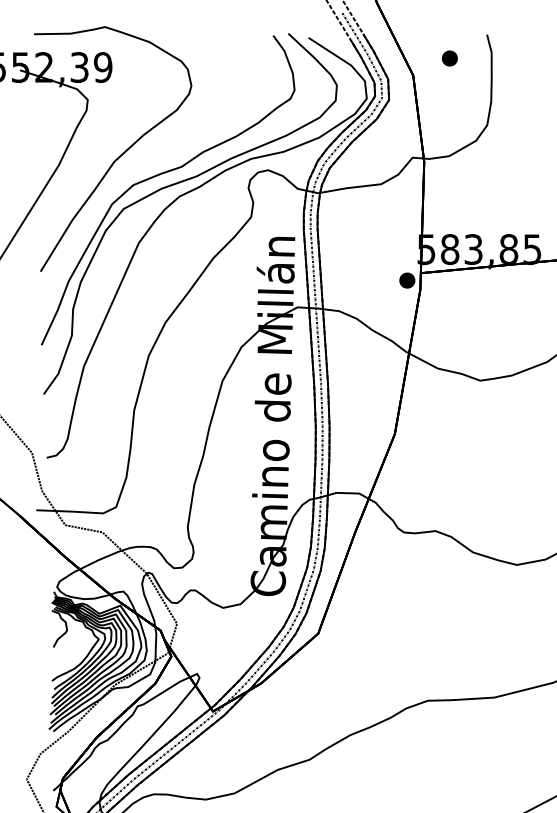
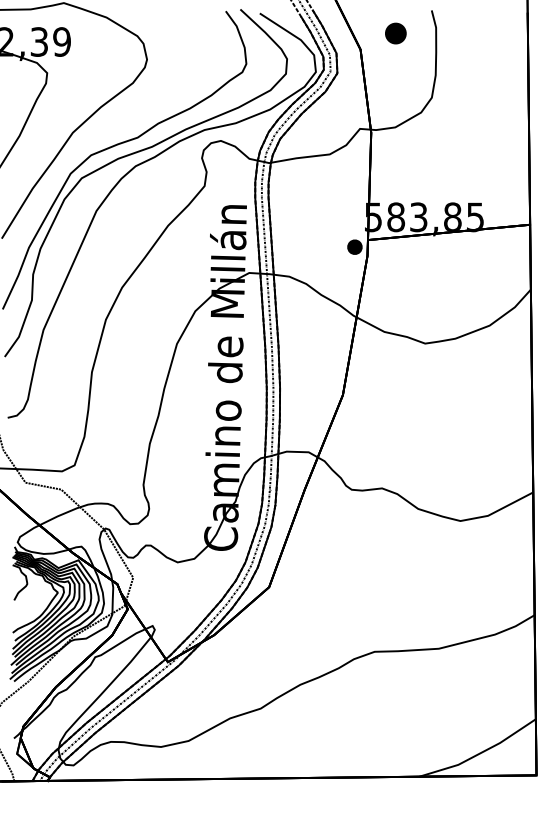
part: (449, 57) -> (395, 32), size x1.4

